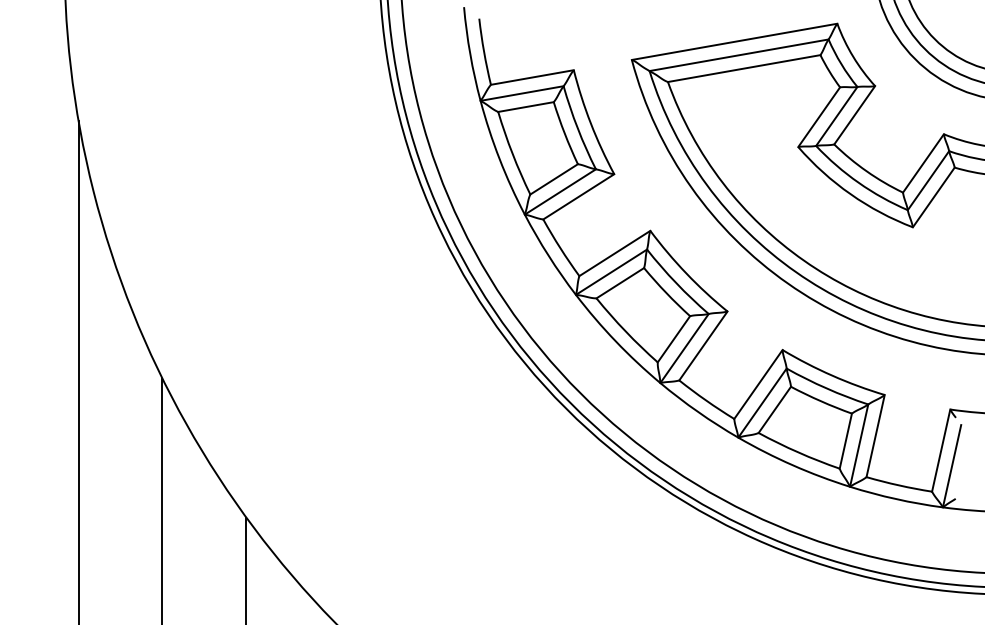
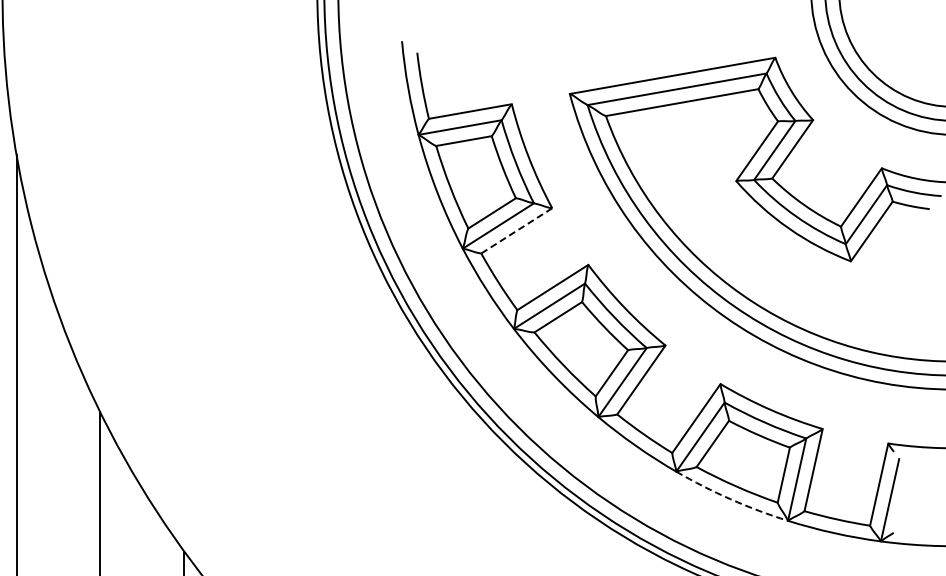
line: (578, 197) -> (516, 231), solid -> dashed
arc: (792, 465) -> (730, 499), solid -> dashed

